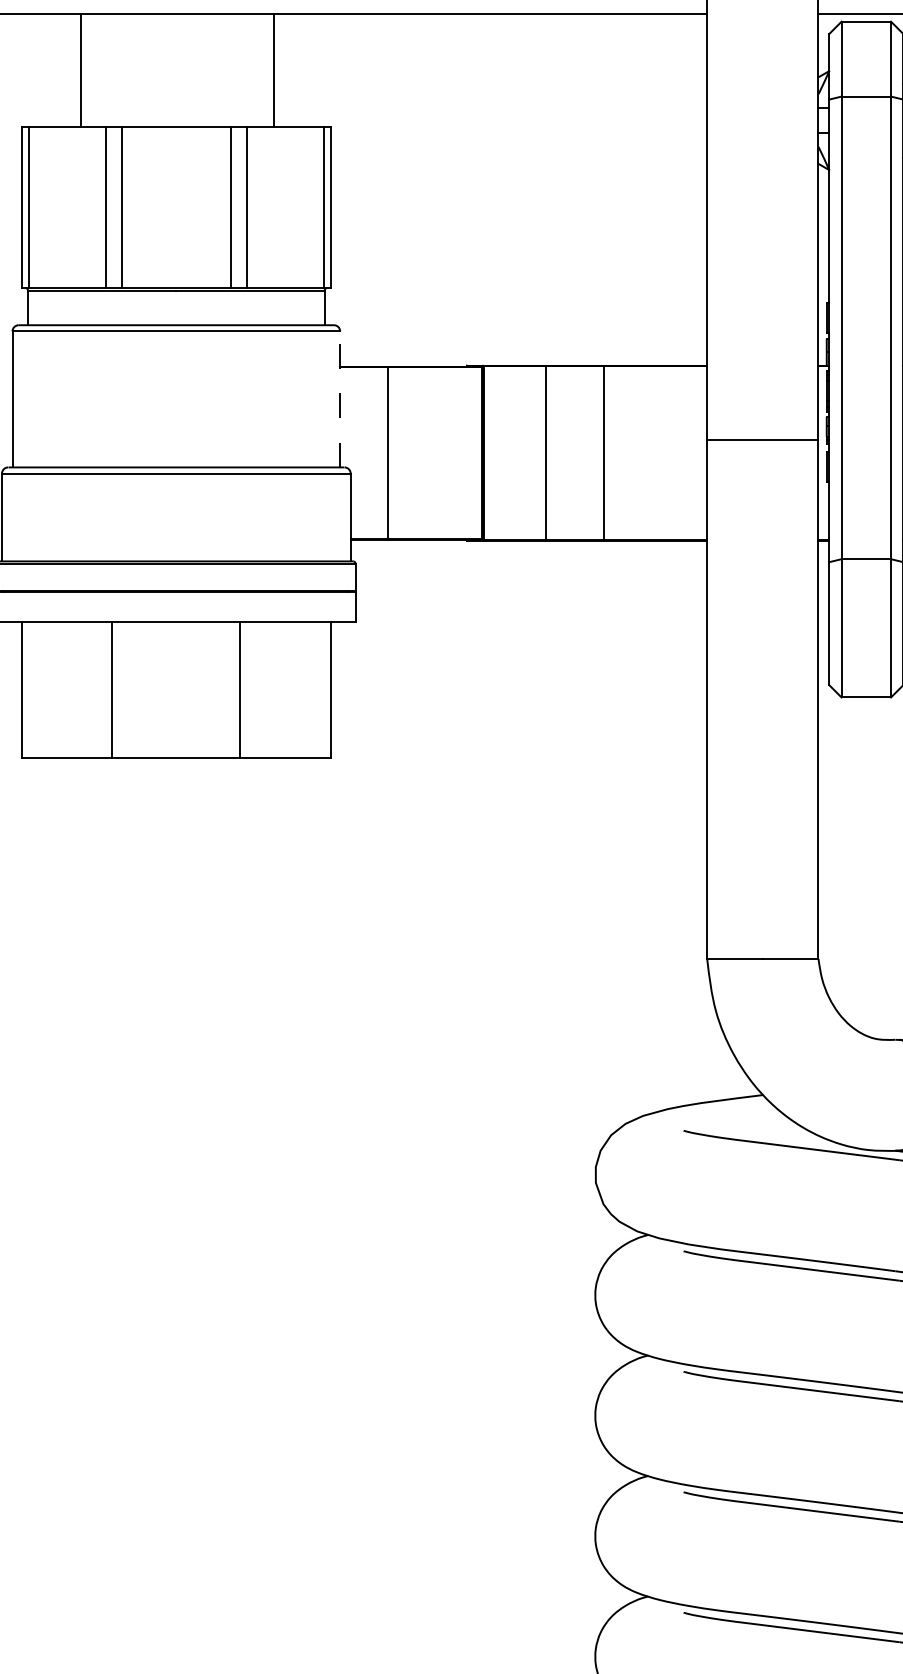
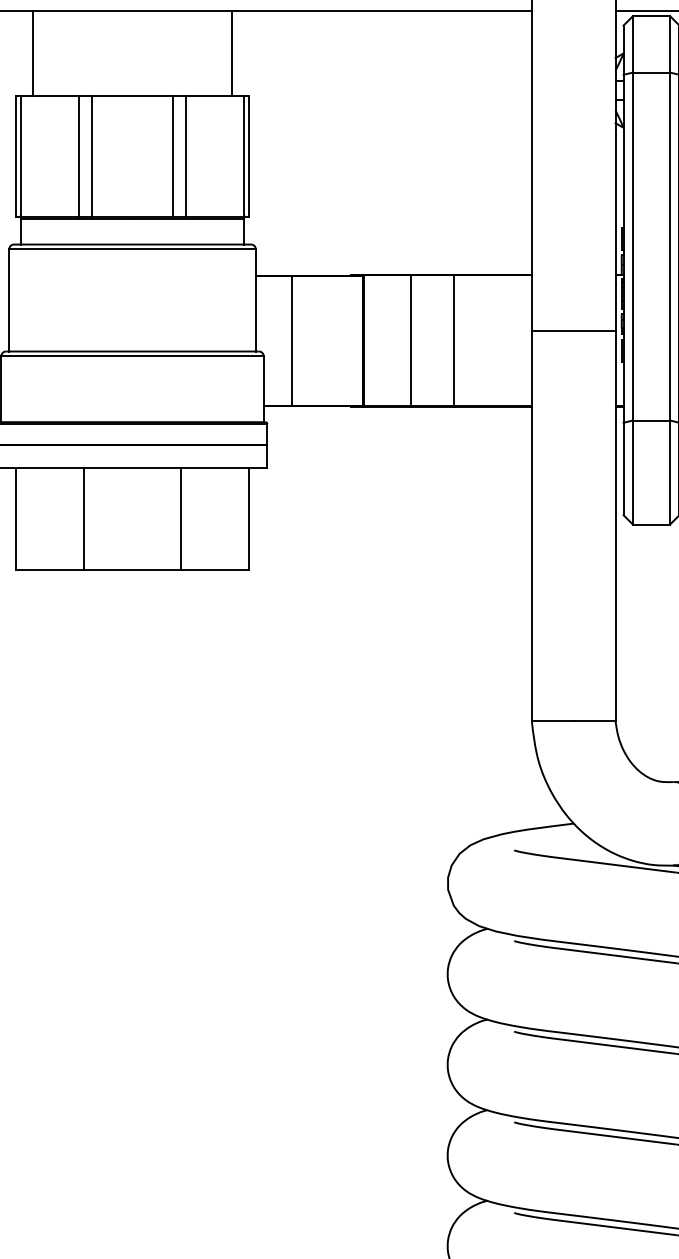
line: (80, 70) -> (33, 52), moved
line: (274, 70) -> (231, 52), moved
line: (340, 398) -> (256, 299), dashed -> solid

